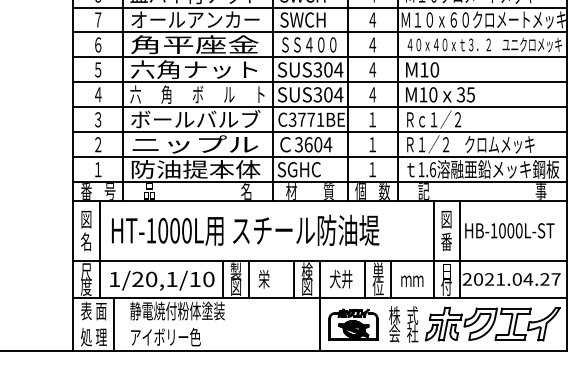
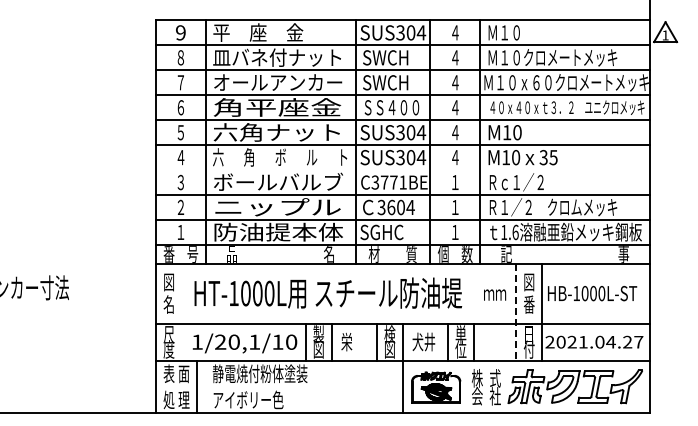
line: (319, 107) -> (402, 170), removed
line: (99, 248) -> (182, 311), removed
line: (433, 249) -> (516, 312), solid -> dashed
text: (412, 280) -> (495, 294), moved

